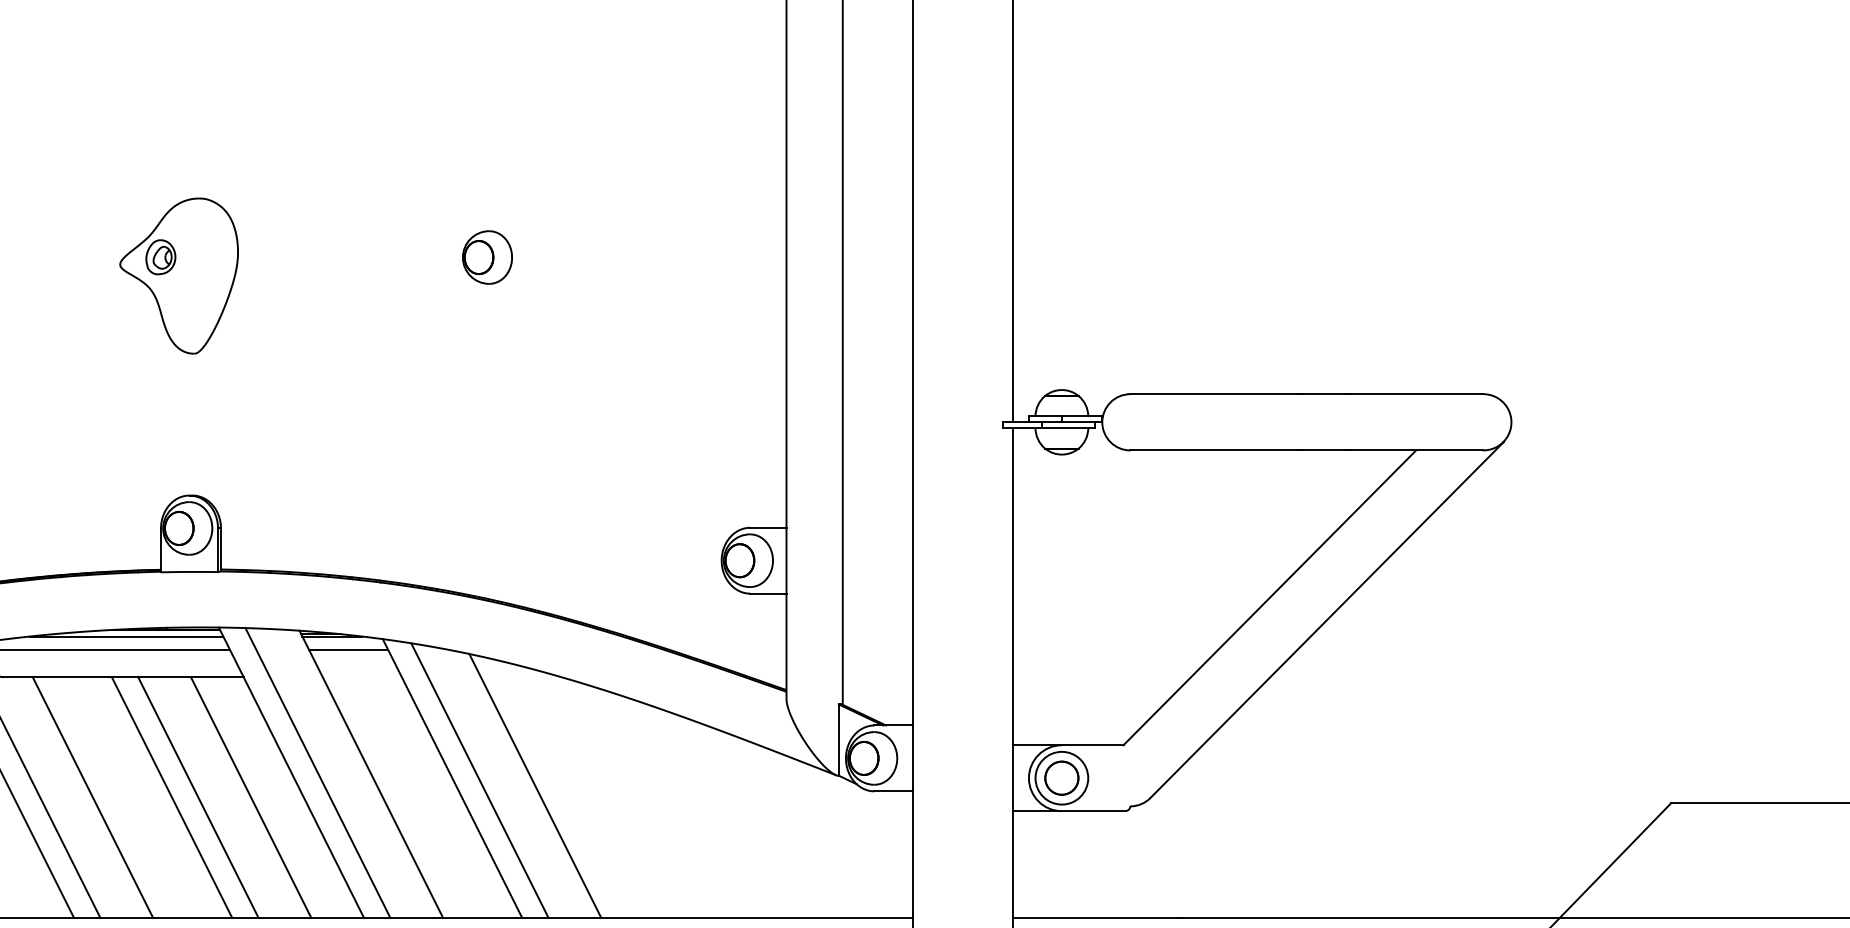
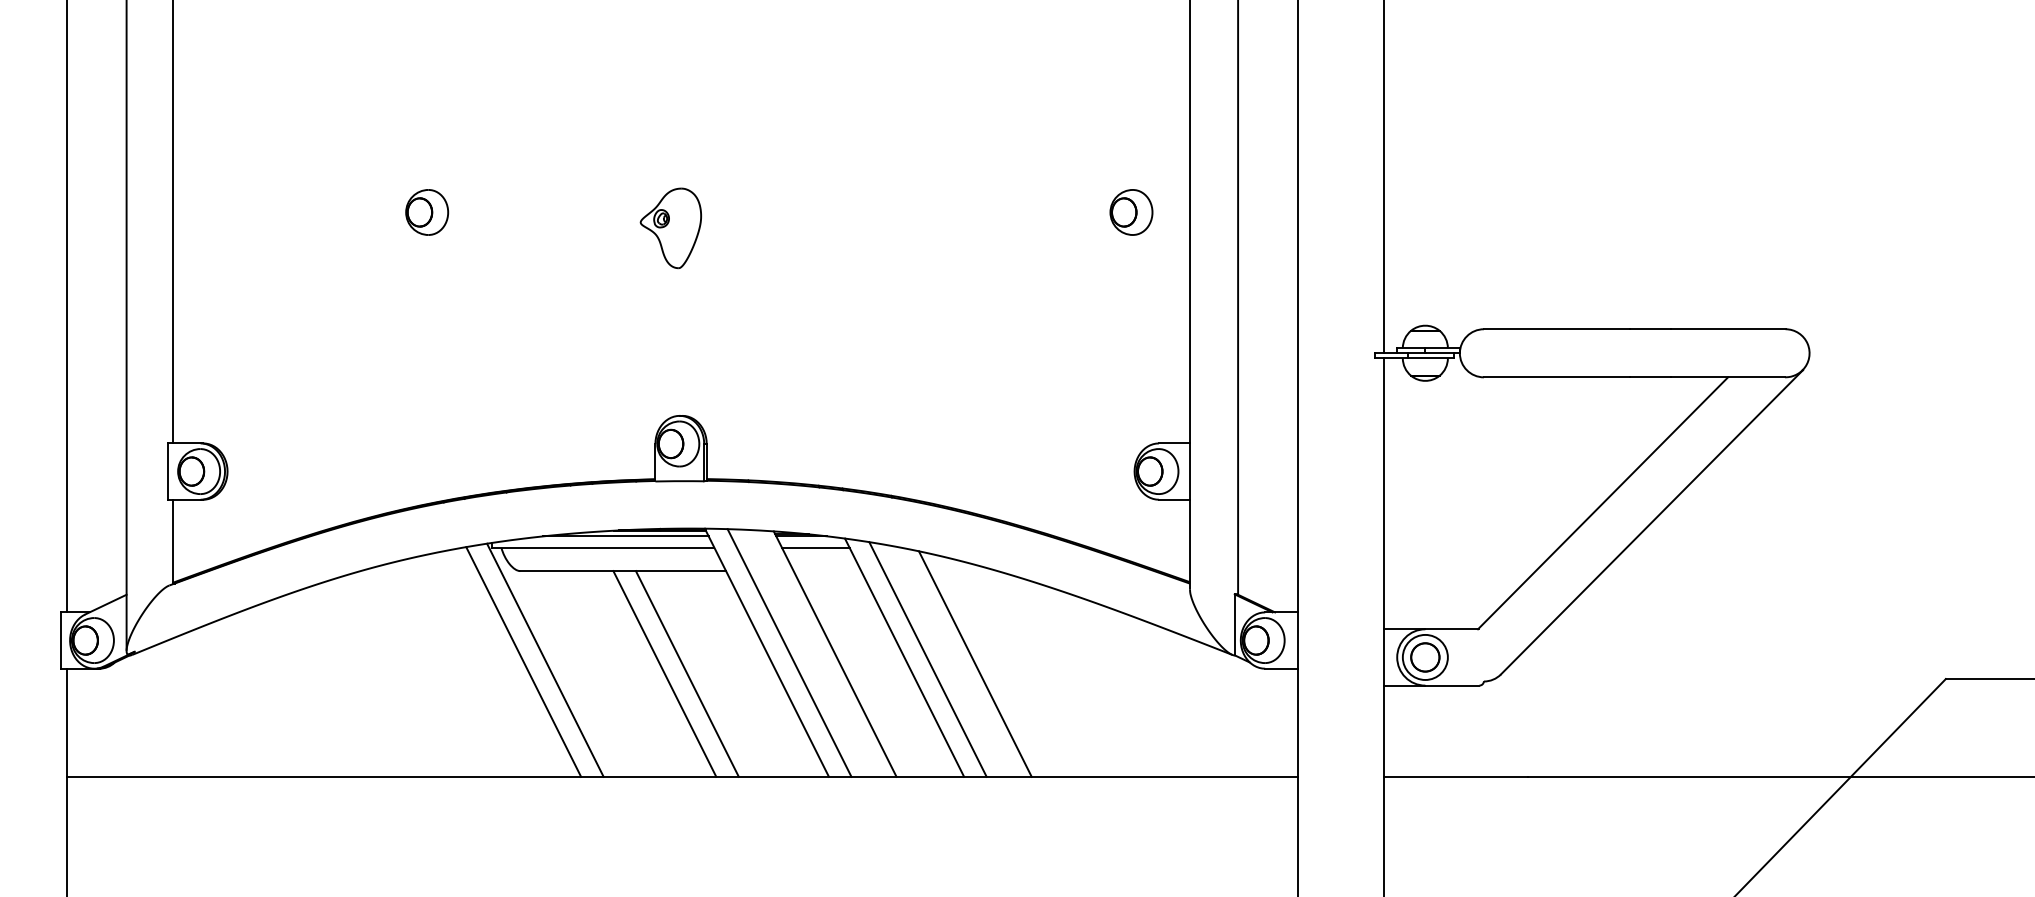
part: (487, 257) -> (1131, 212), moved
part: (178, 276) -> (670, 228), size x0.6
line: (92, 796) -> (596, 673), removed
line: (251, 796) -> (732, 673), removed

